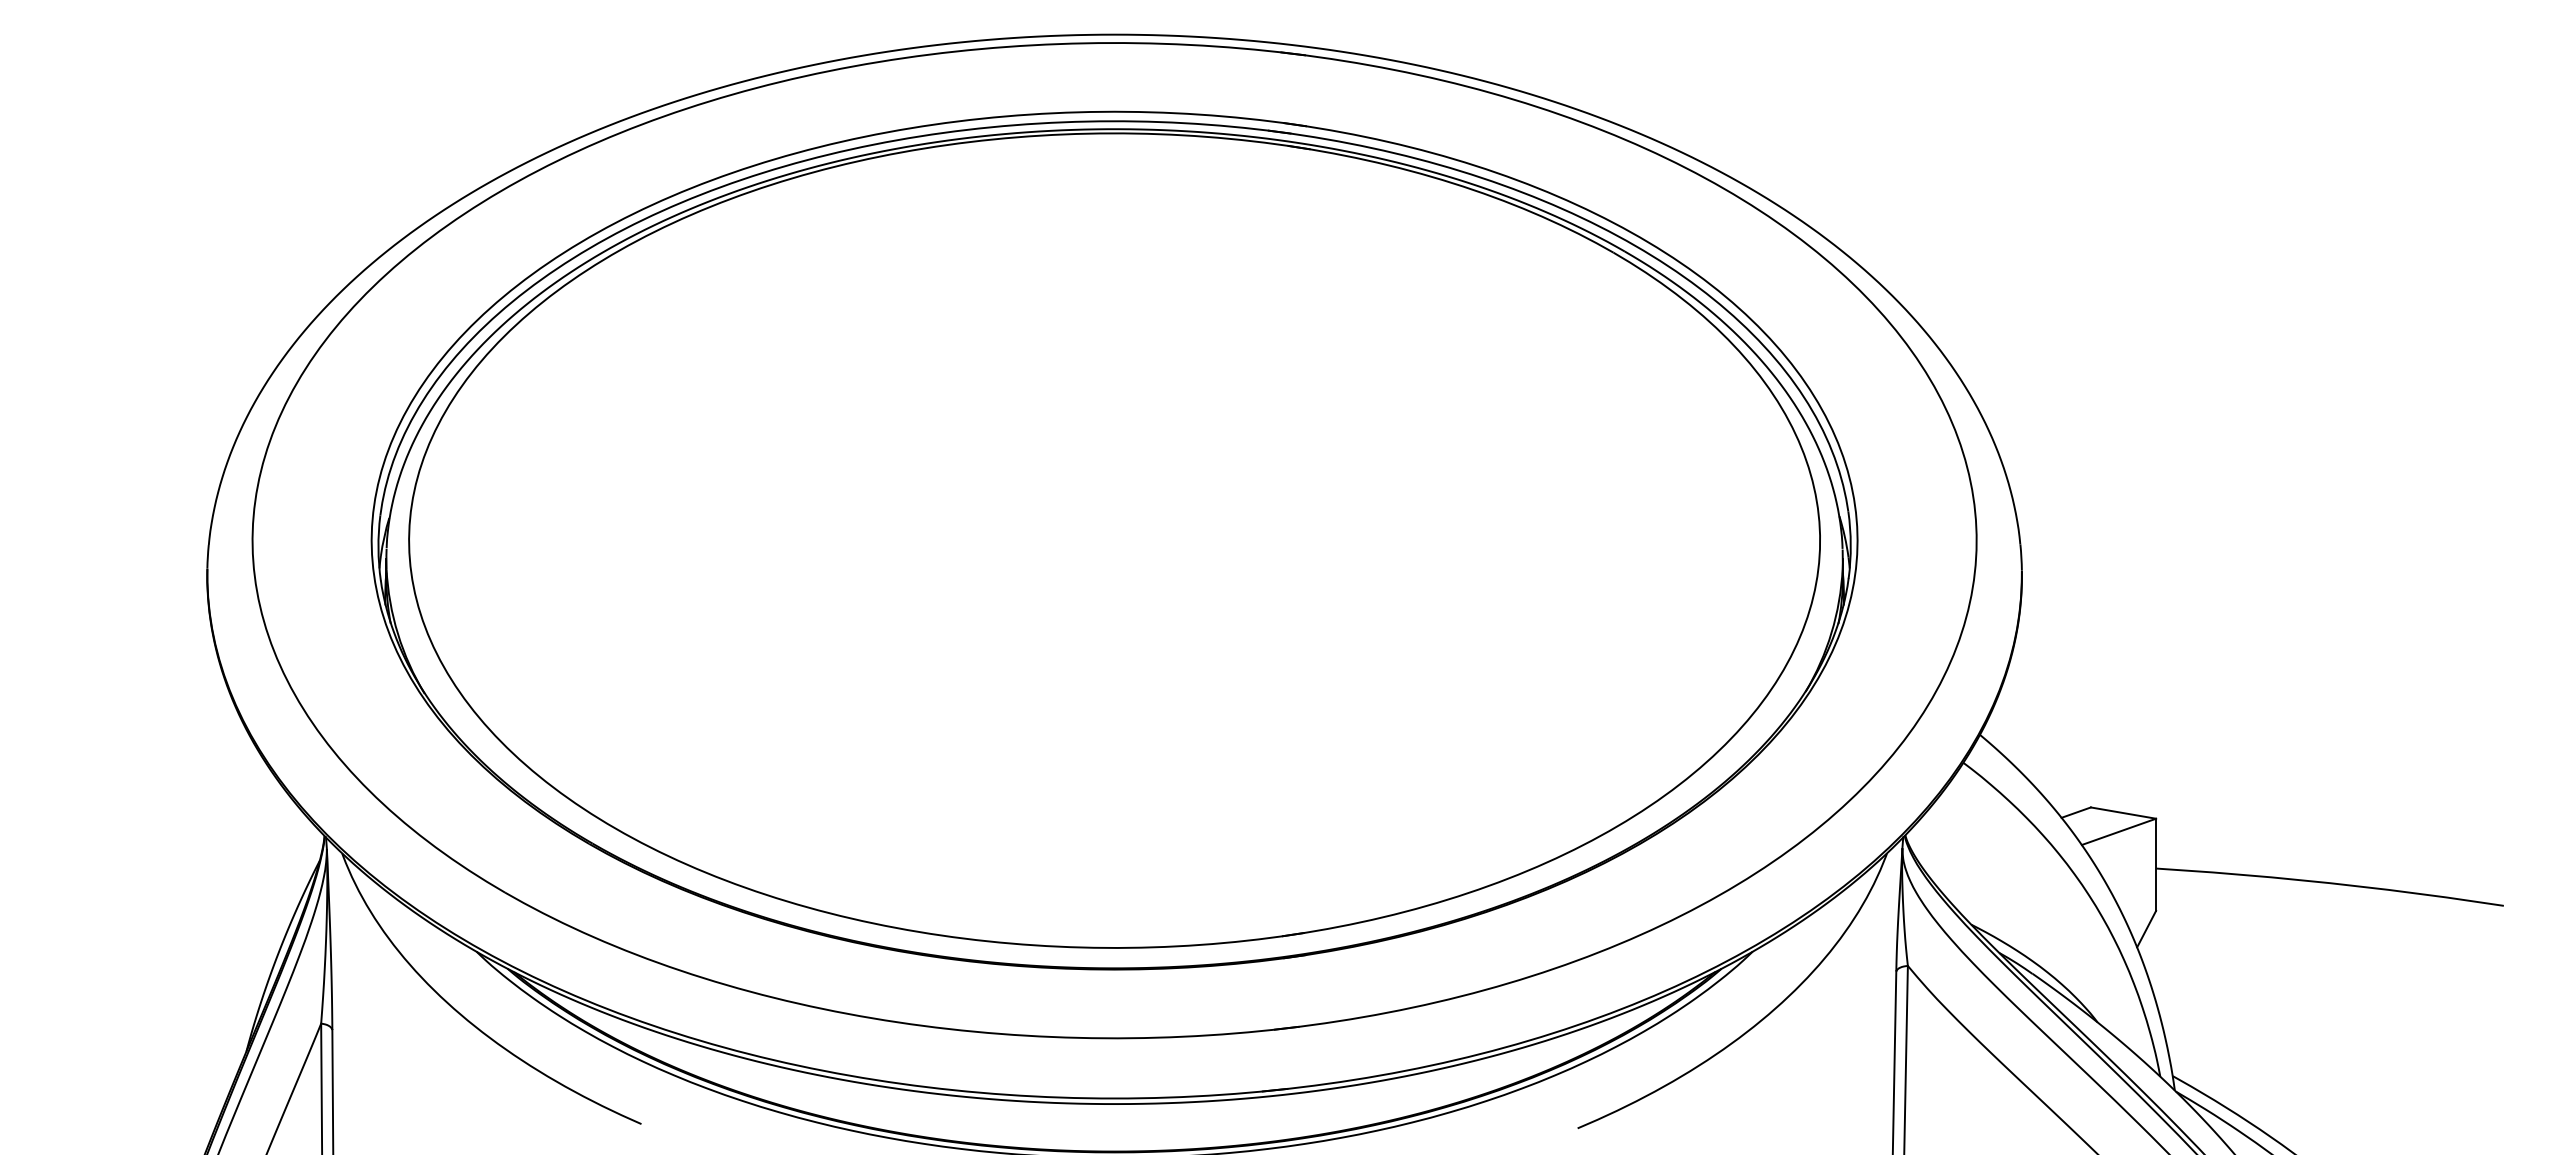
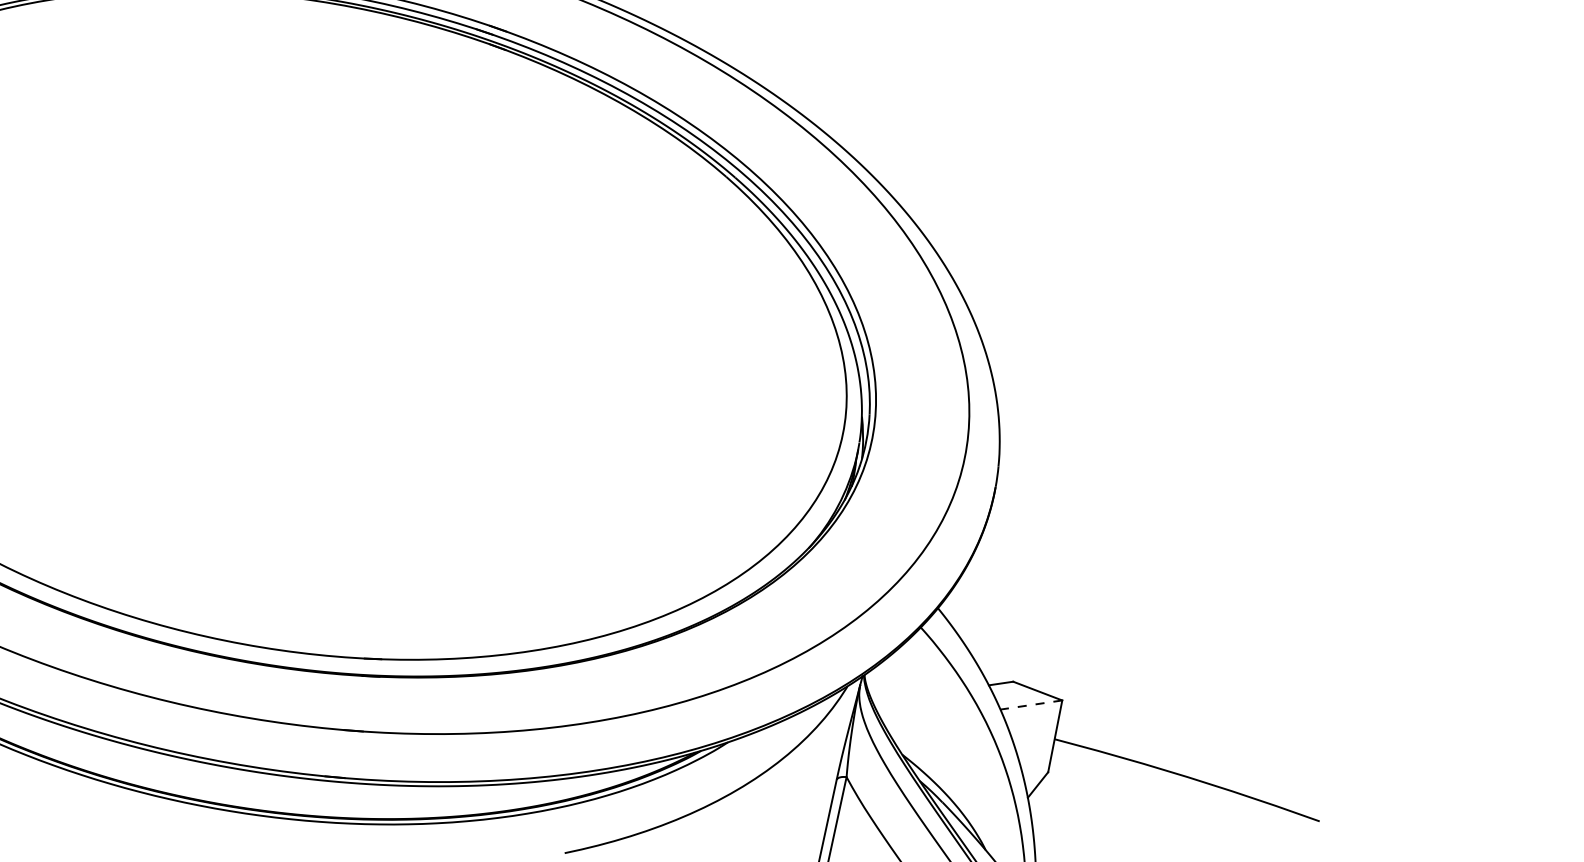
line: (2118, 832) -> (1030, 705), solid -> dashed

